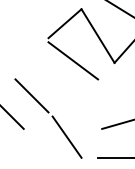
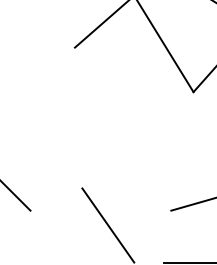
line: (73, 60) -> (119, 87), removed
line: (31, 95) -> (44, 150), removed

